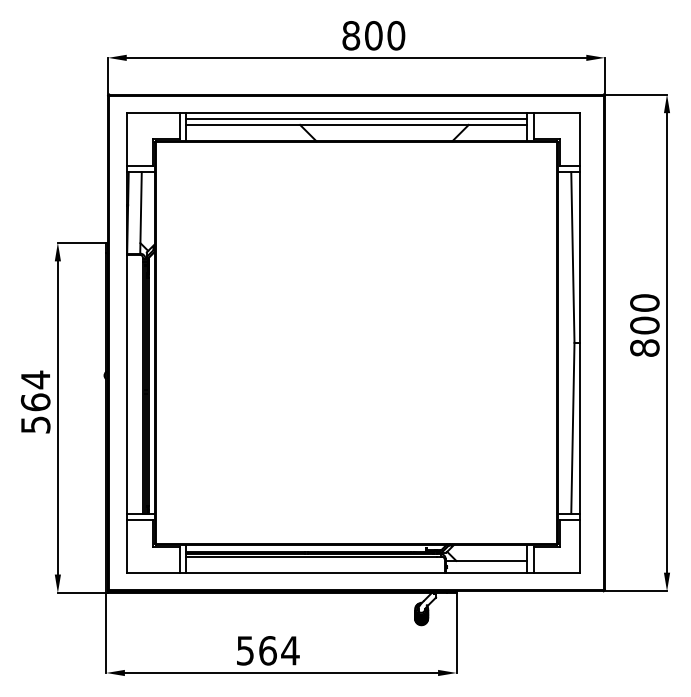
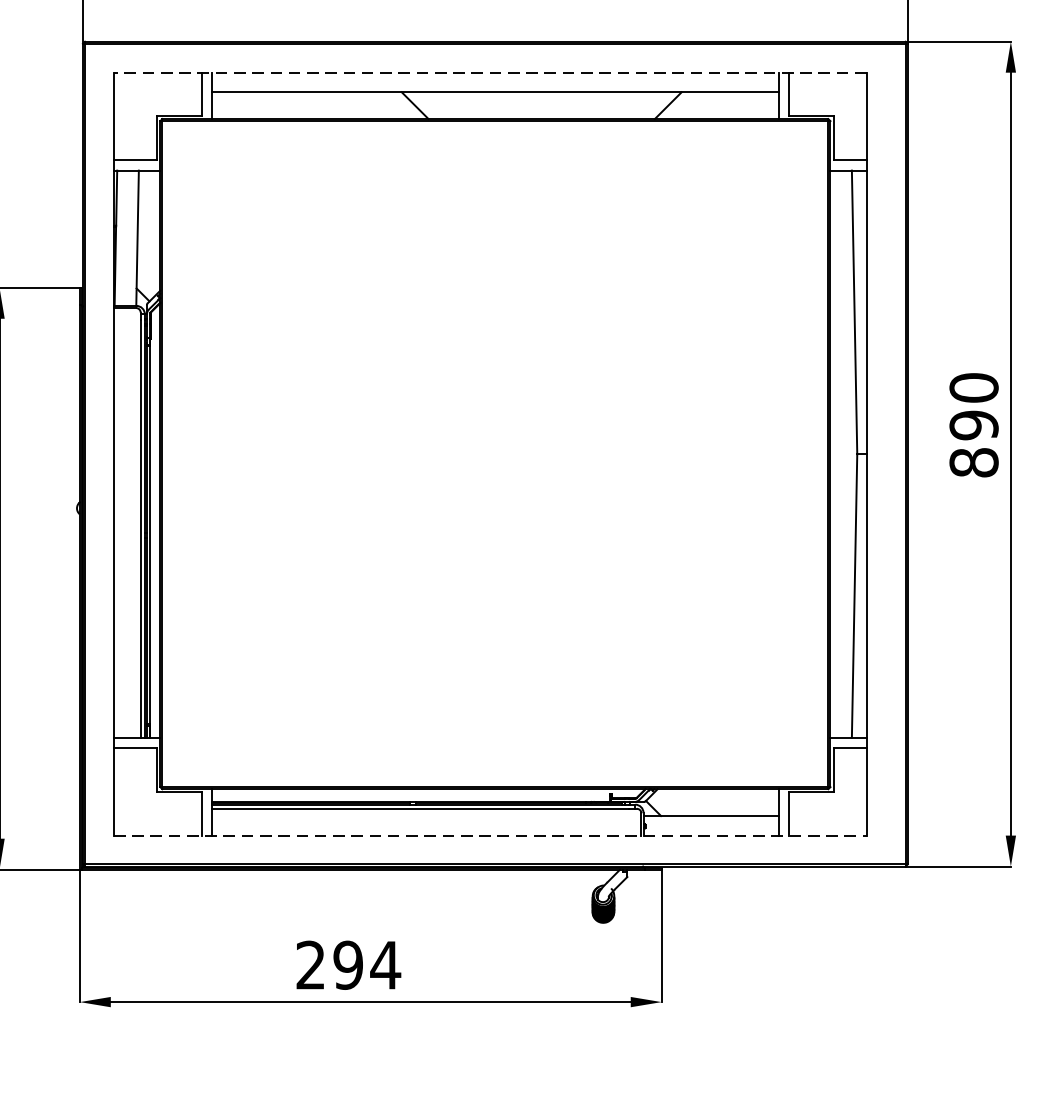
line: (353, 113) -> (490, 73), solid -> dashed
line: (356, 119) -> (495, 83), removed
text: (644, 325) -> (973, 425), 800 -> 890
line: (353, 572) -> (490, 835), solid -> dashed
text: (256, 650) -> (329, 964), 564 -> 294

